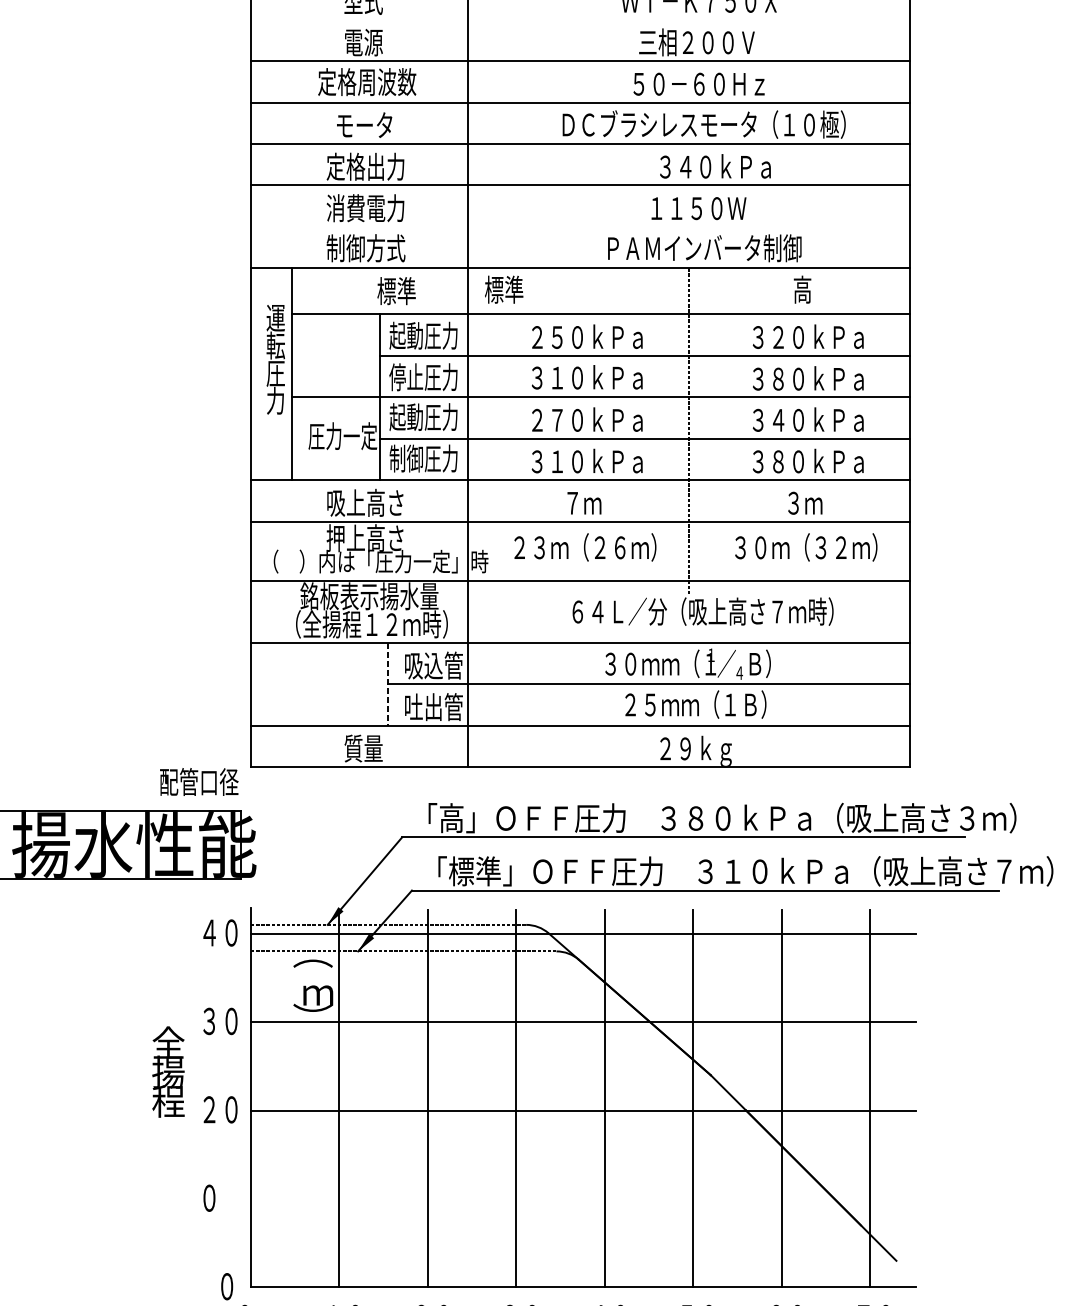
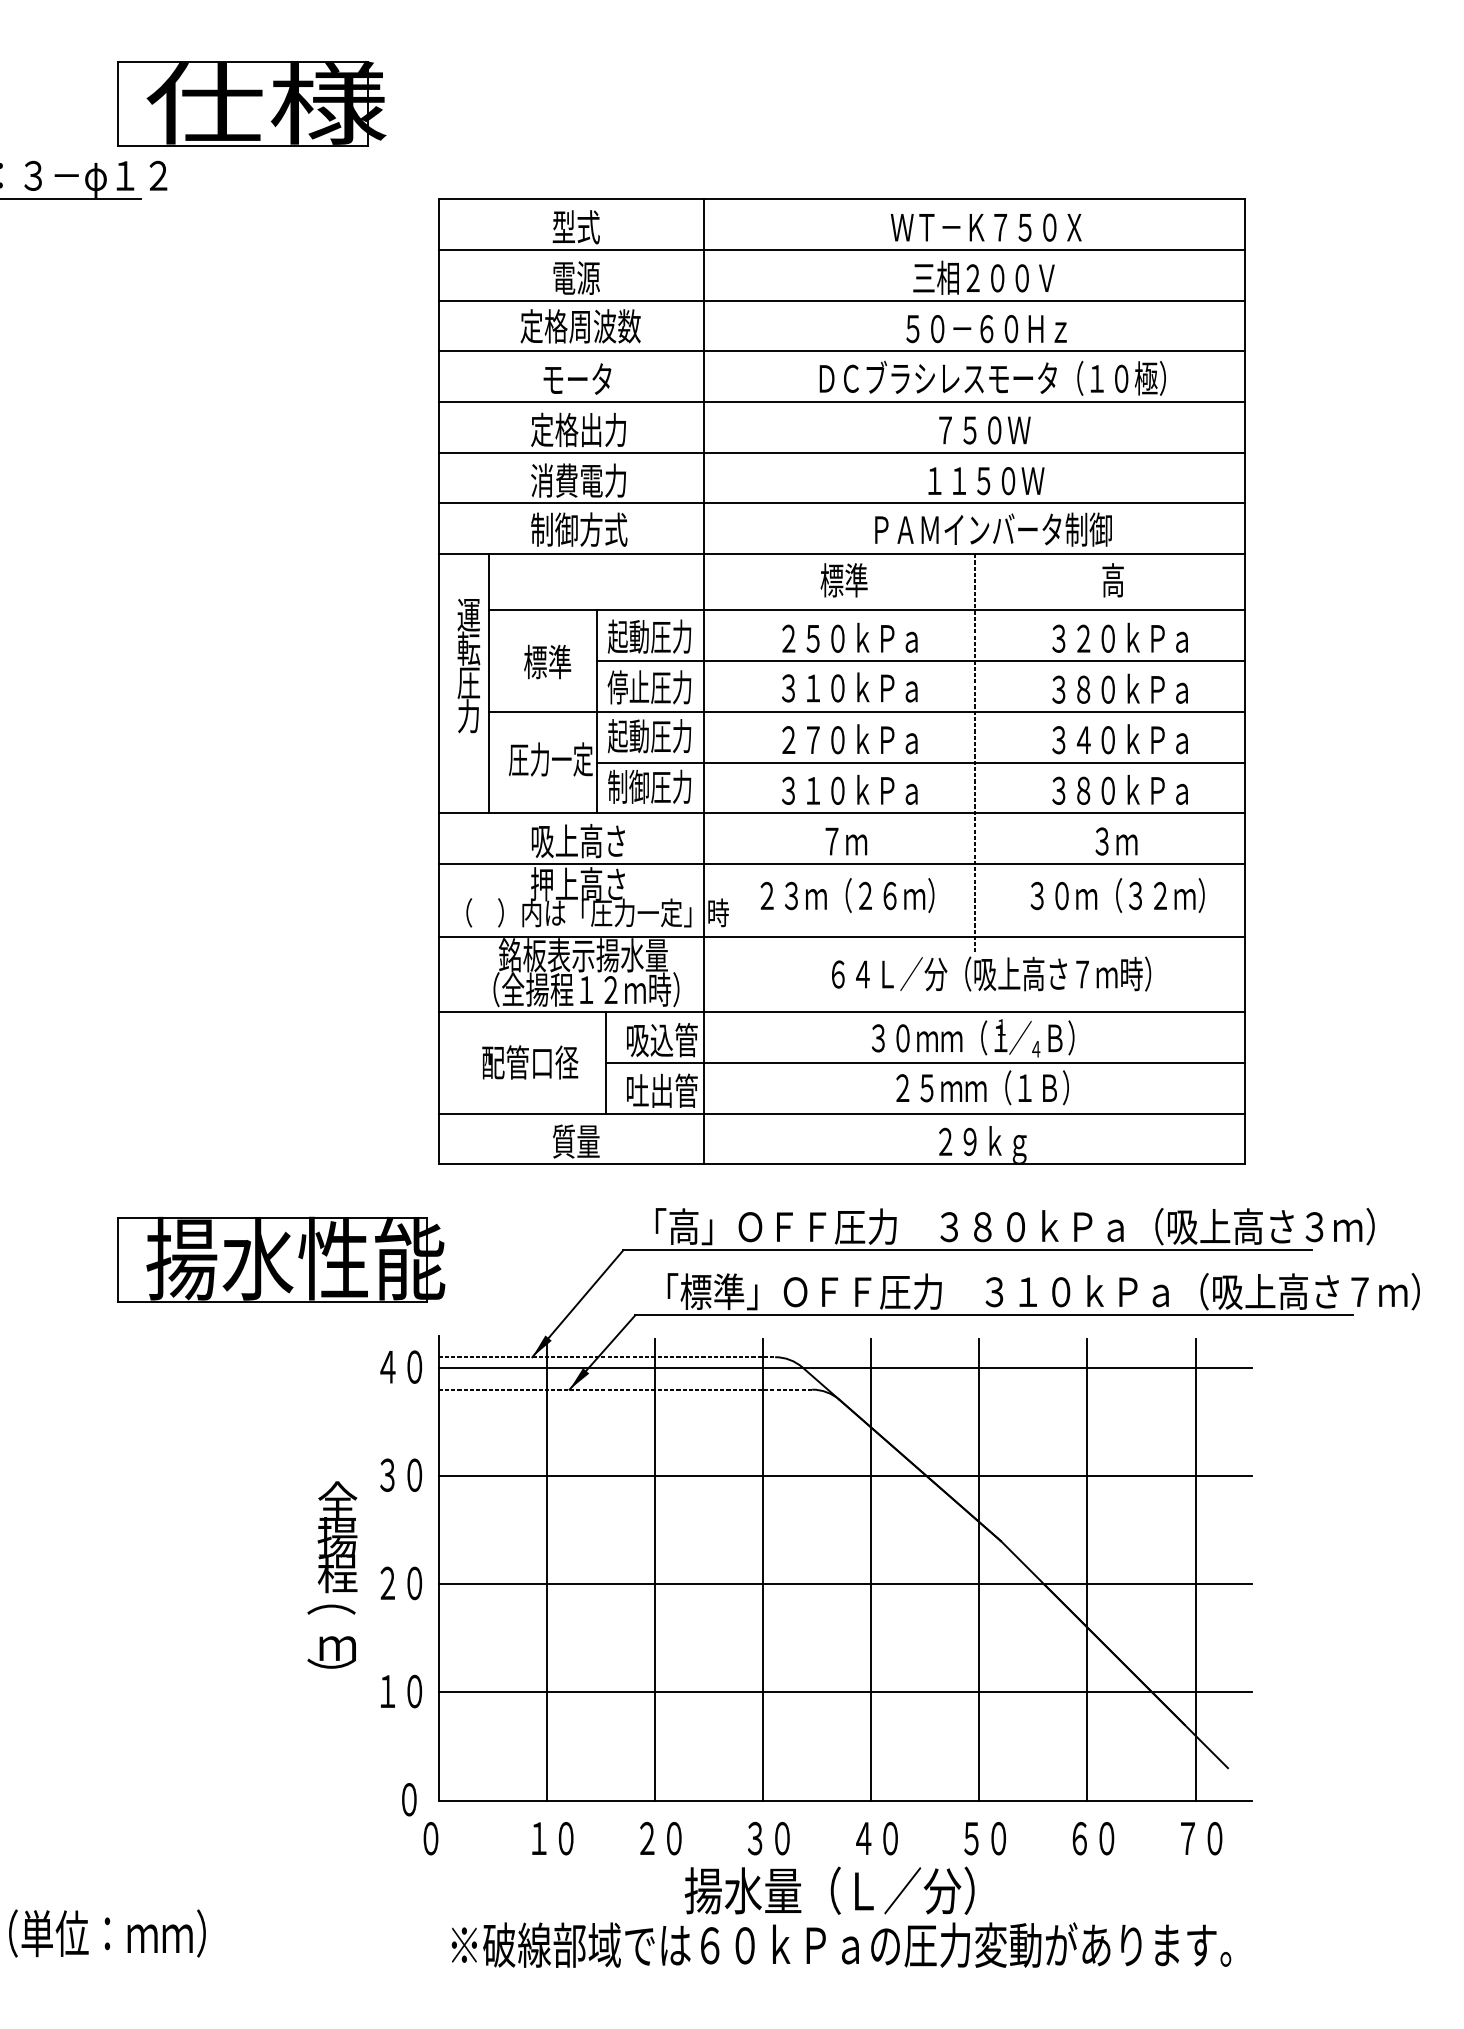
line: (580, 20) -> (841, 250), added
text: (715, 166) -> (1006, 429), ３４０ｋＰａ -> ７５０Ｗ
line: (580, 226) -> (841, 503), added
text: (503, 289) -> (843, 580), moved
text: (396, 290) -> (547, 661), moved
line: (388, 683) -> (606, 1062), dashed -> solid
text: (199, 782) -> (530, 1062), moved
text: (313, 985) -> (331, 1636), moved
text: (220, 1198) -> (401, 1691), ０ -> １０
line: (583, 1199) -> (845, 1692), added

